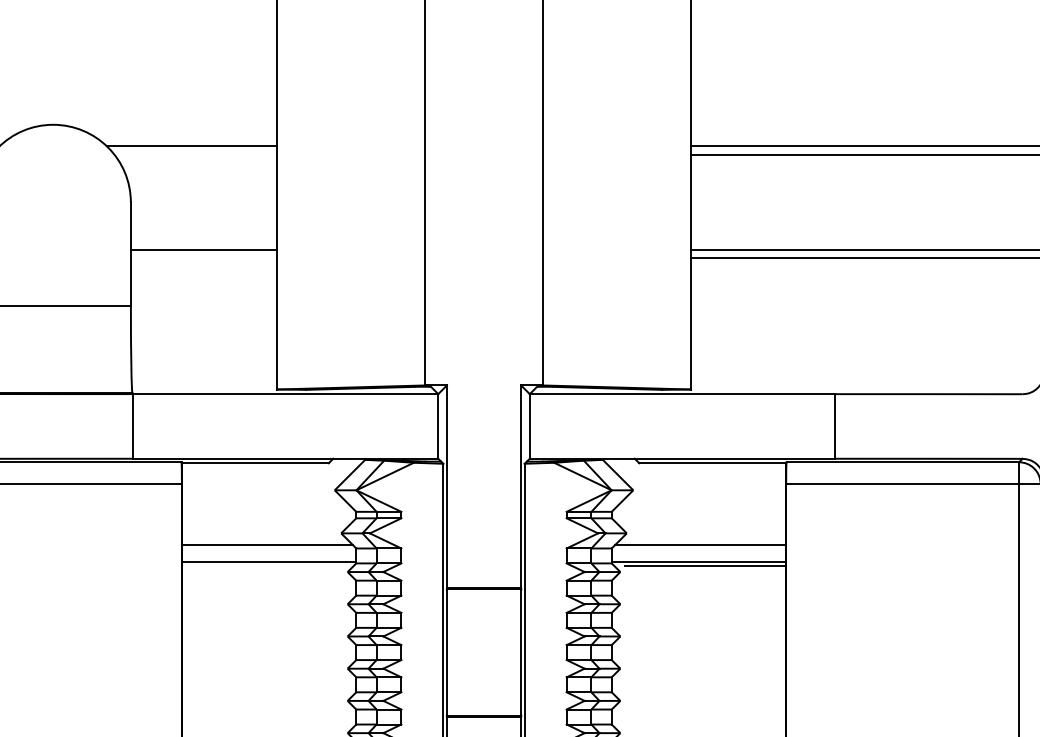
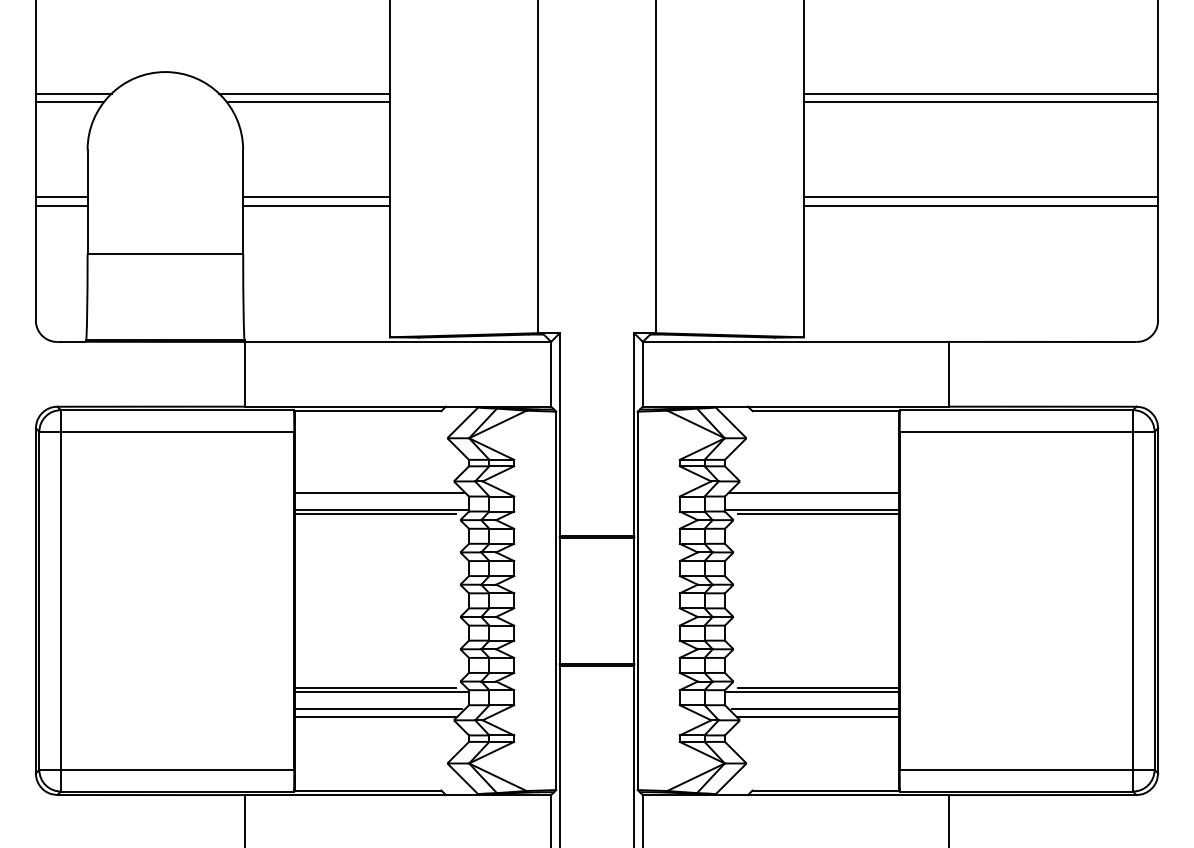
line: (196, 155) -> (308, 102), added
line: (204, 257) -> (316, 205), added
line: (261, 566) -> (374, 514), added

